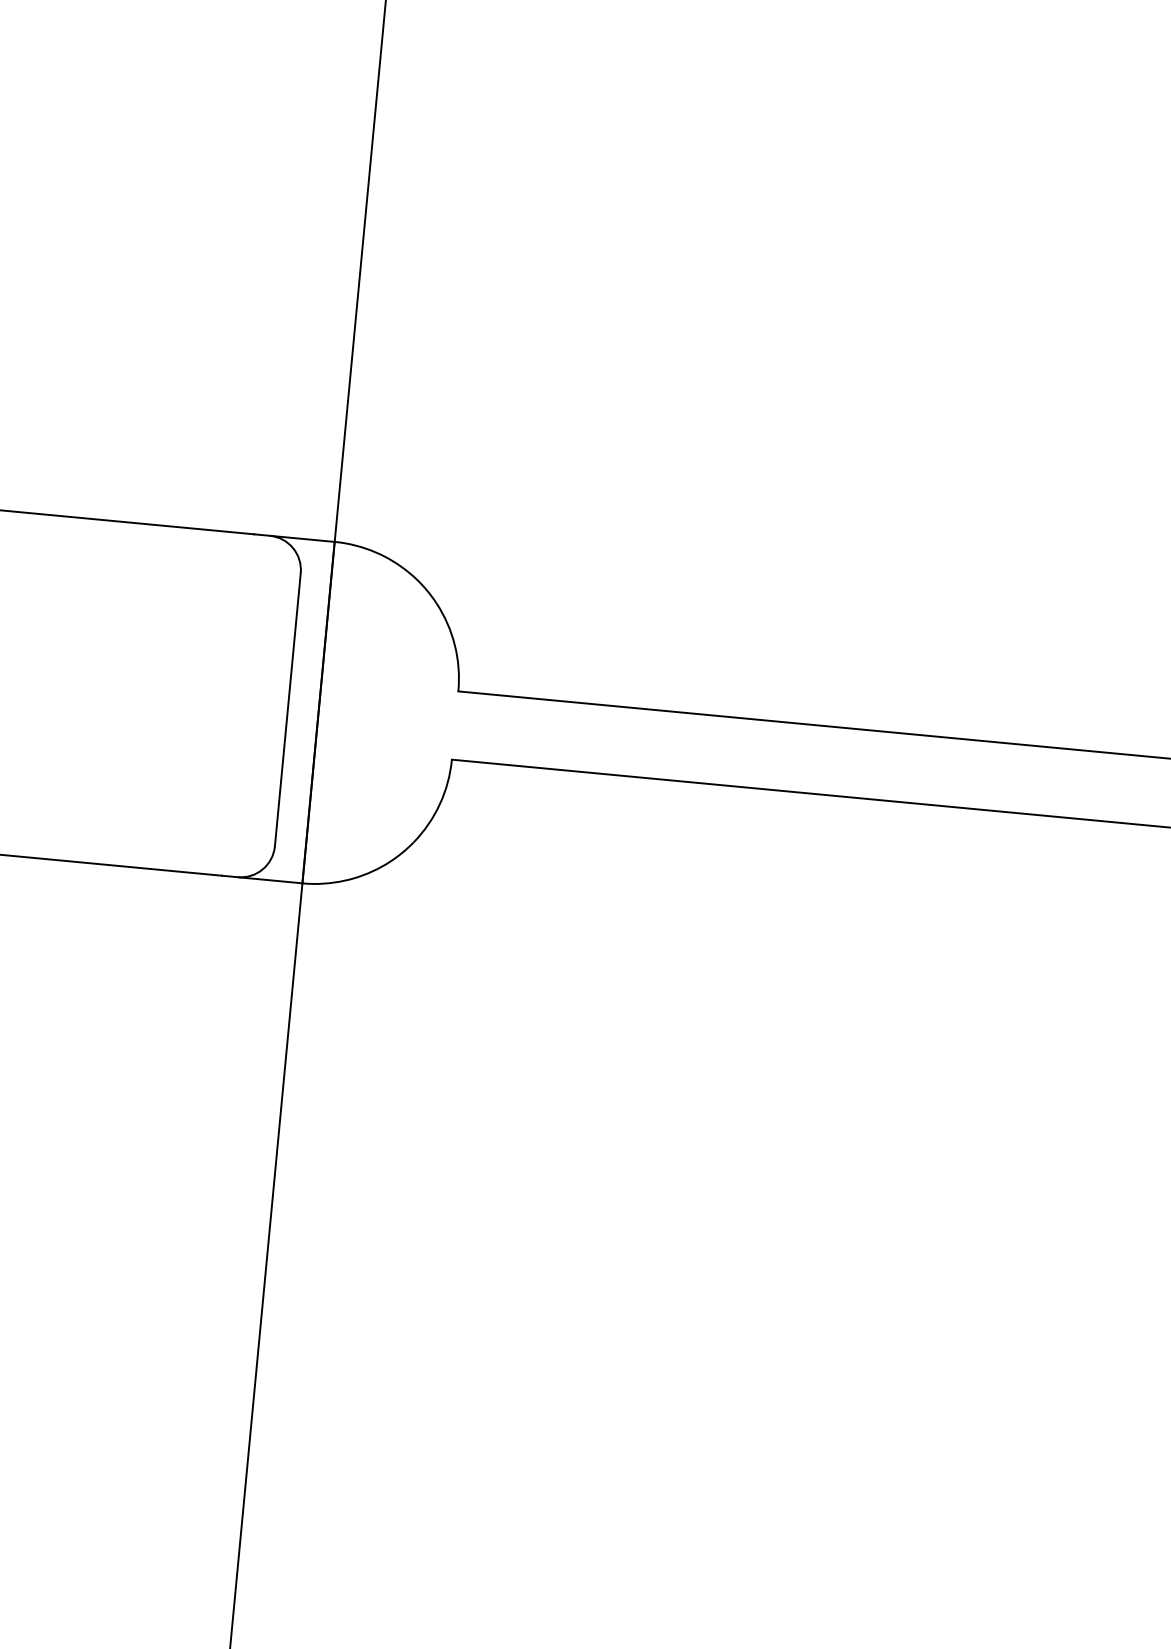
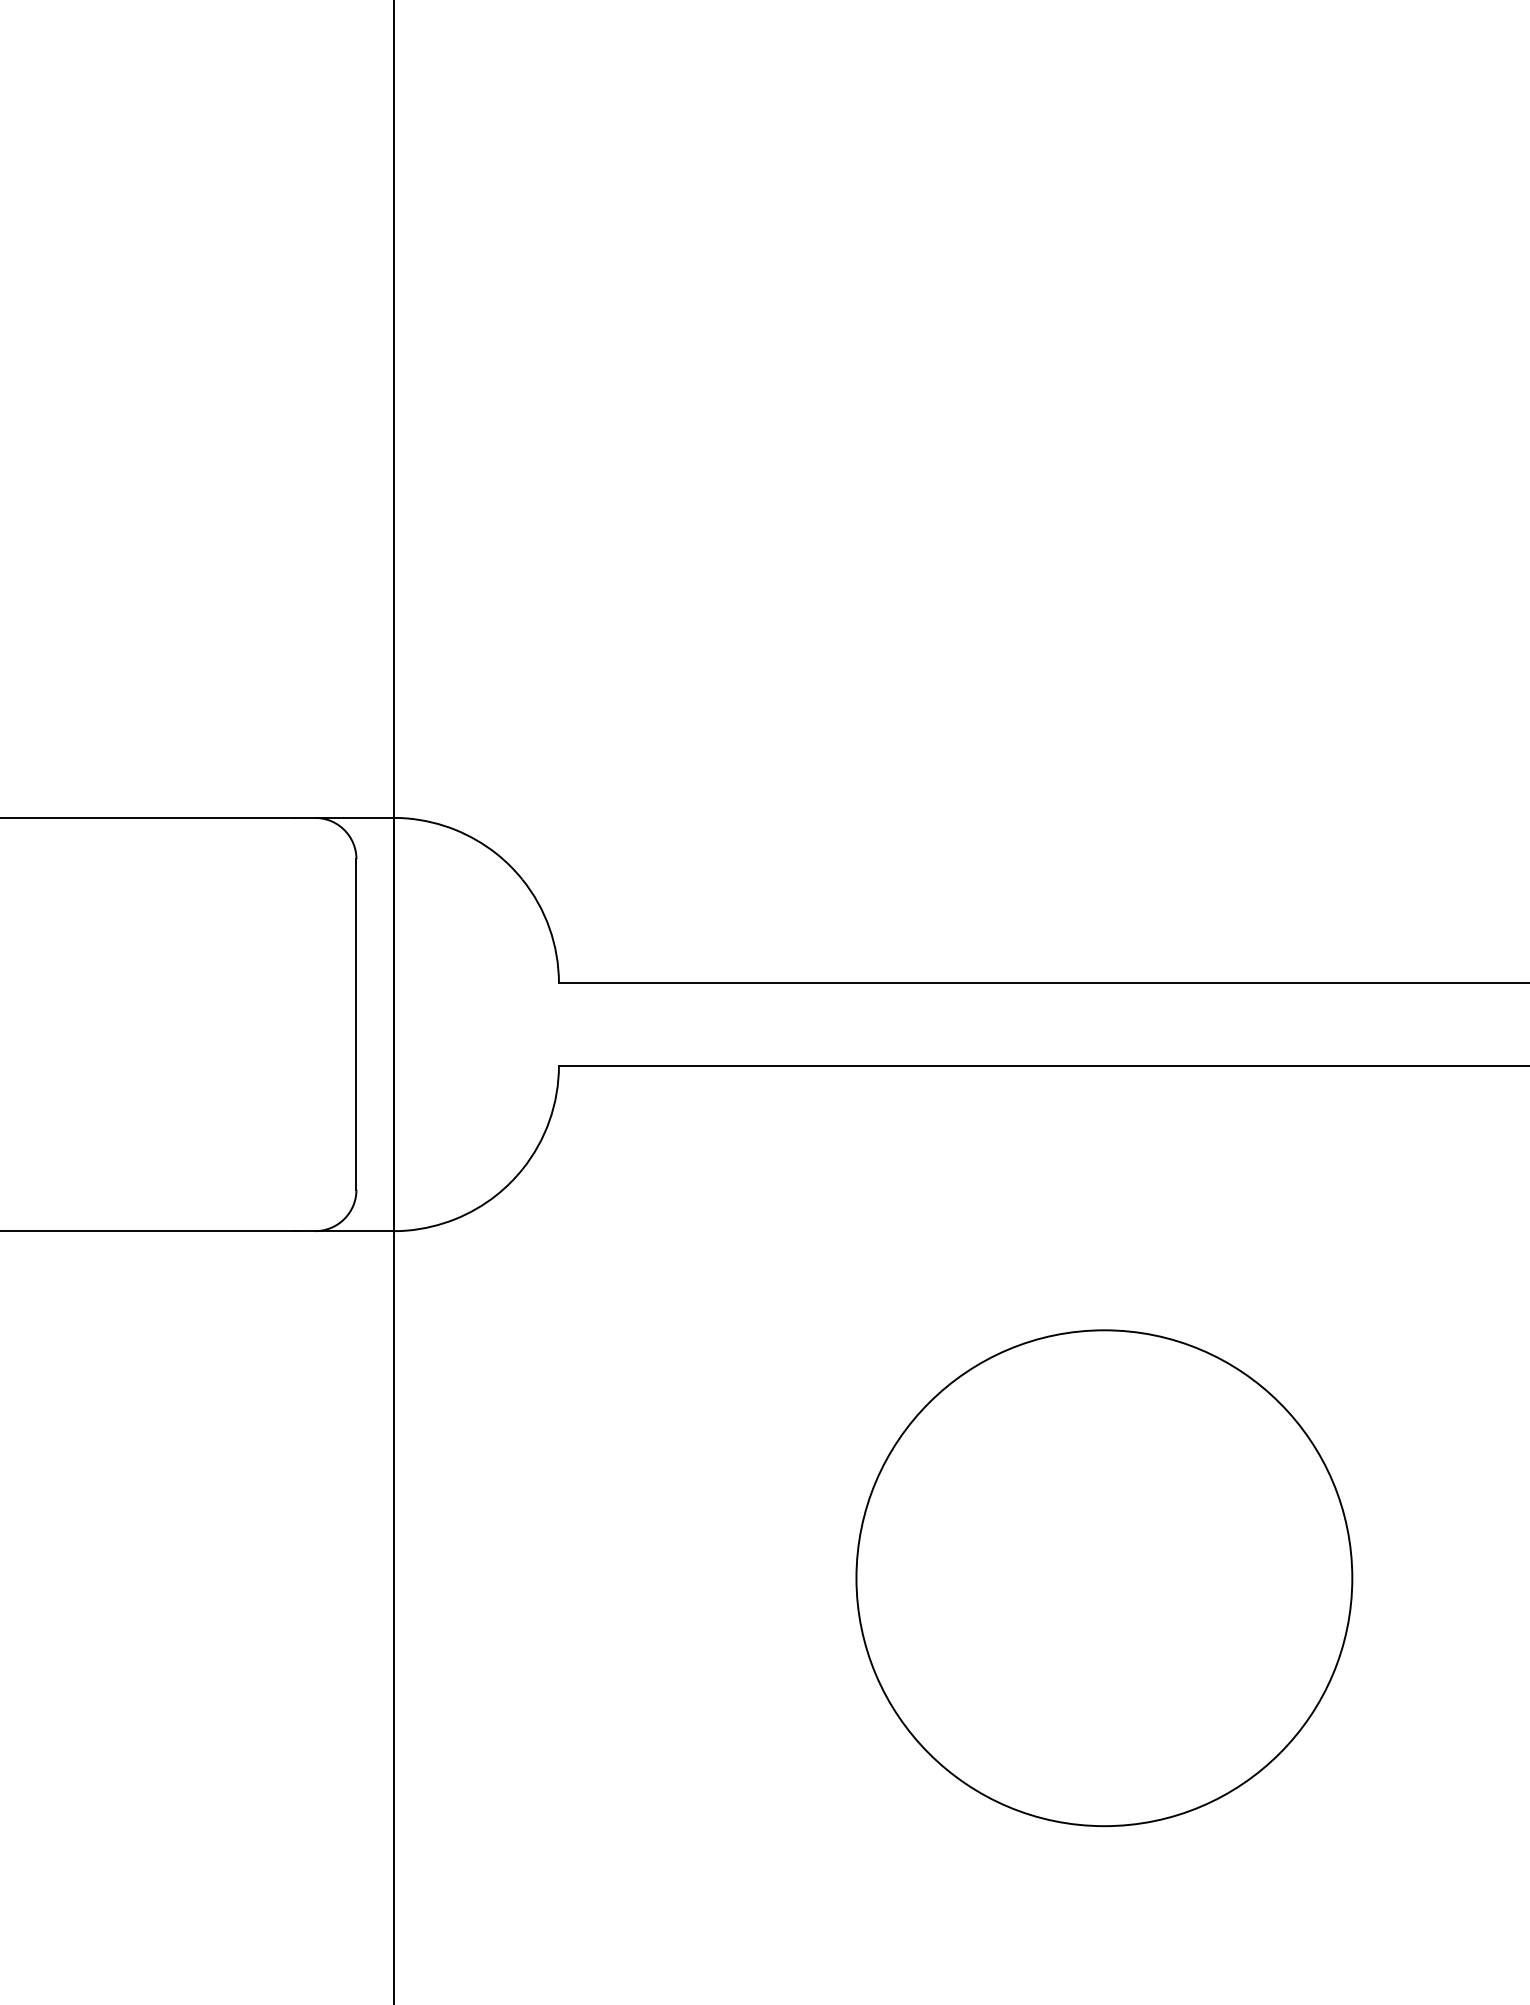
circle: (862, 1225) -> (1104, 1578), added

